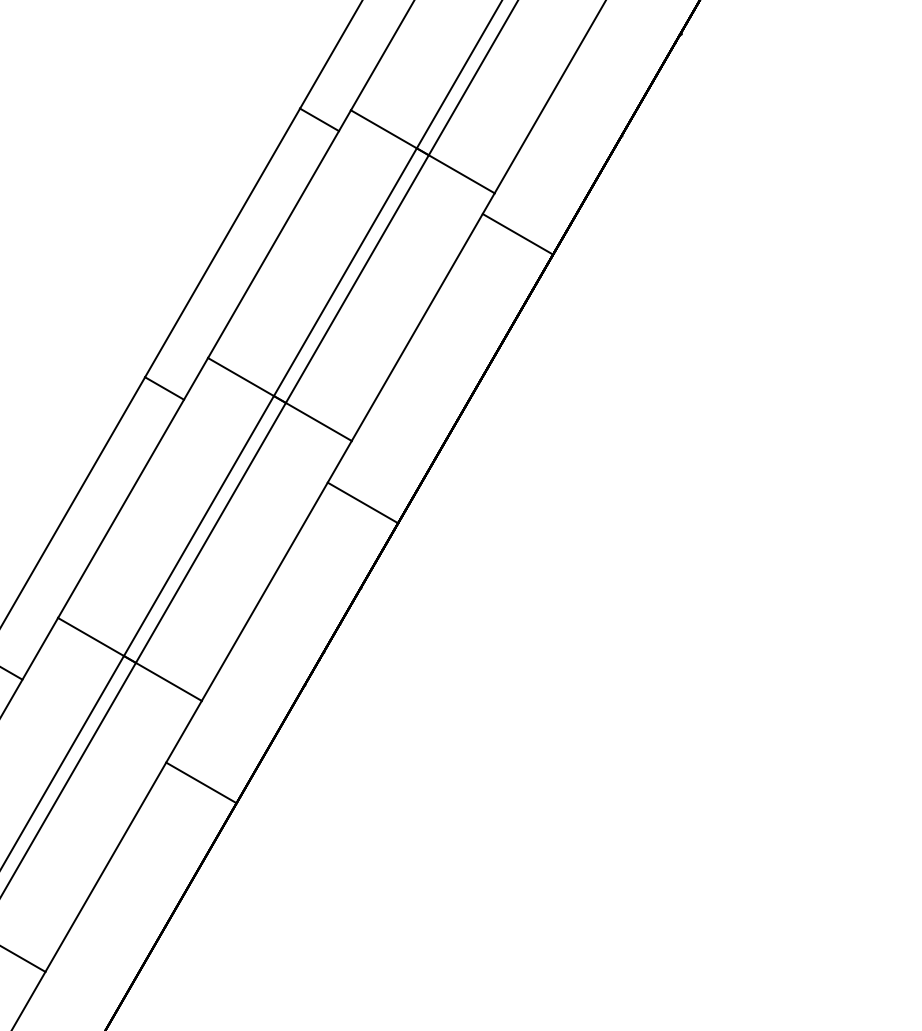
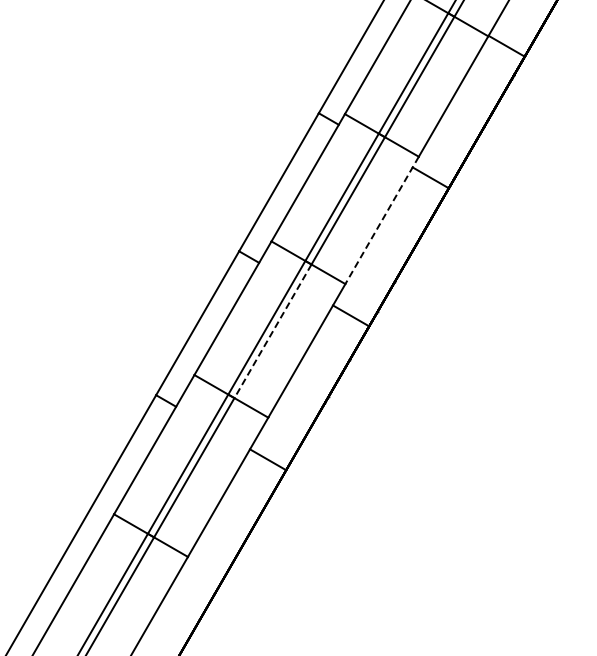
line: (422, 317) -> (381, 220), solid -> dashed
line: (209, 533) -> (272, 331), solid -> dashed

